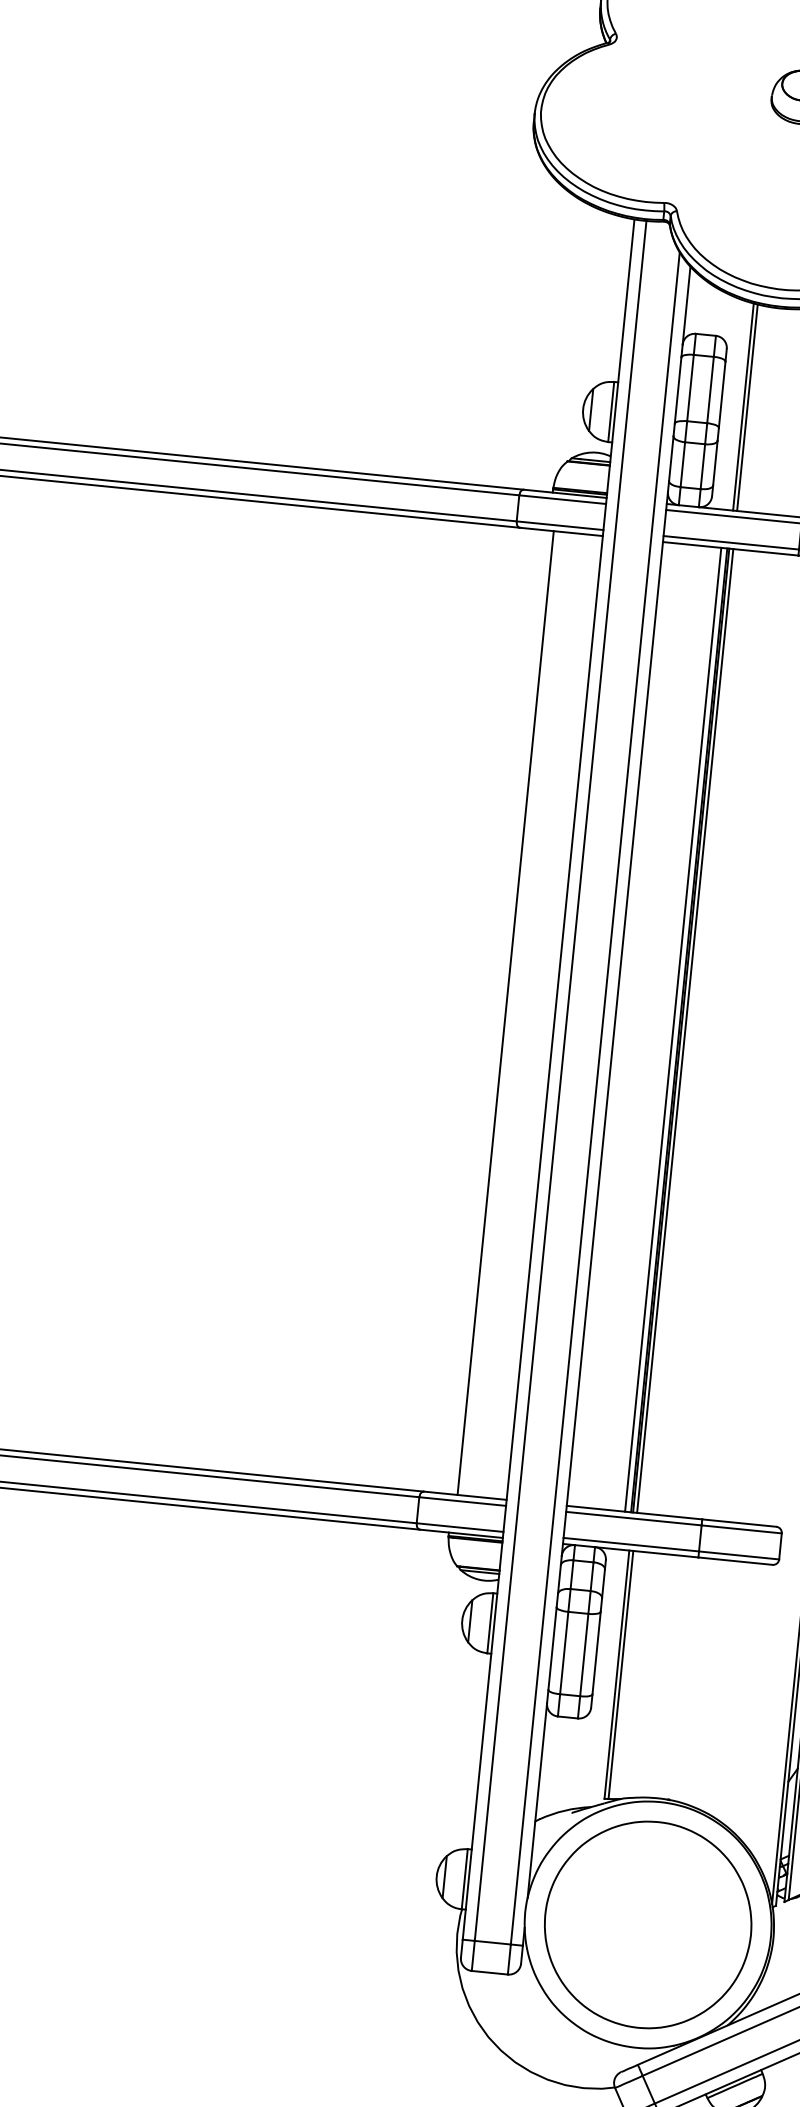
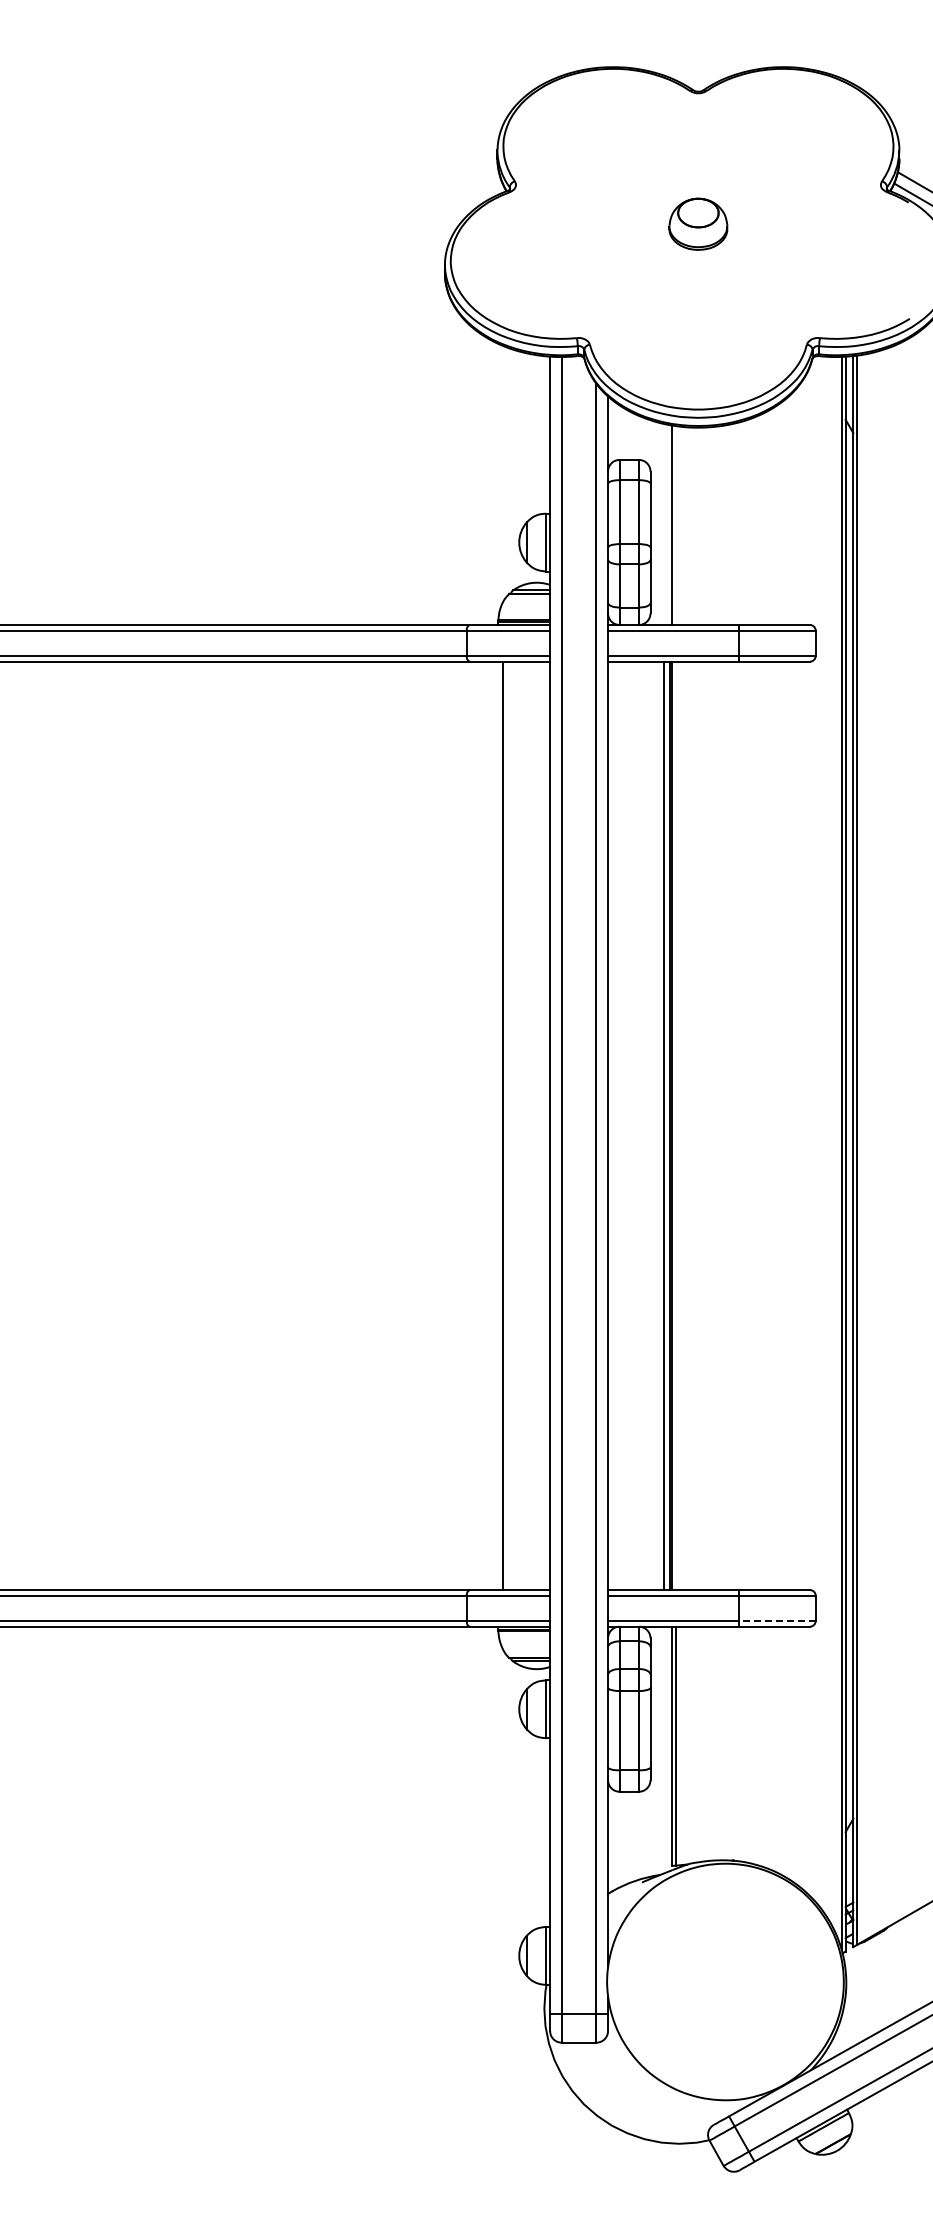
line: (747, 407) -> (675, 525), removed
line: (684, 1030) -> (675, 1125), removed
line: (739, 1555) -> (777, 1620), solid -> dashed
part: (648, 1924) -> (725, 1981), removed

